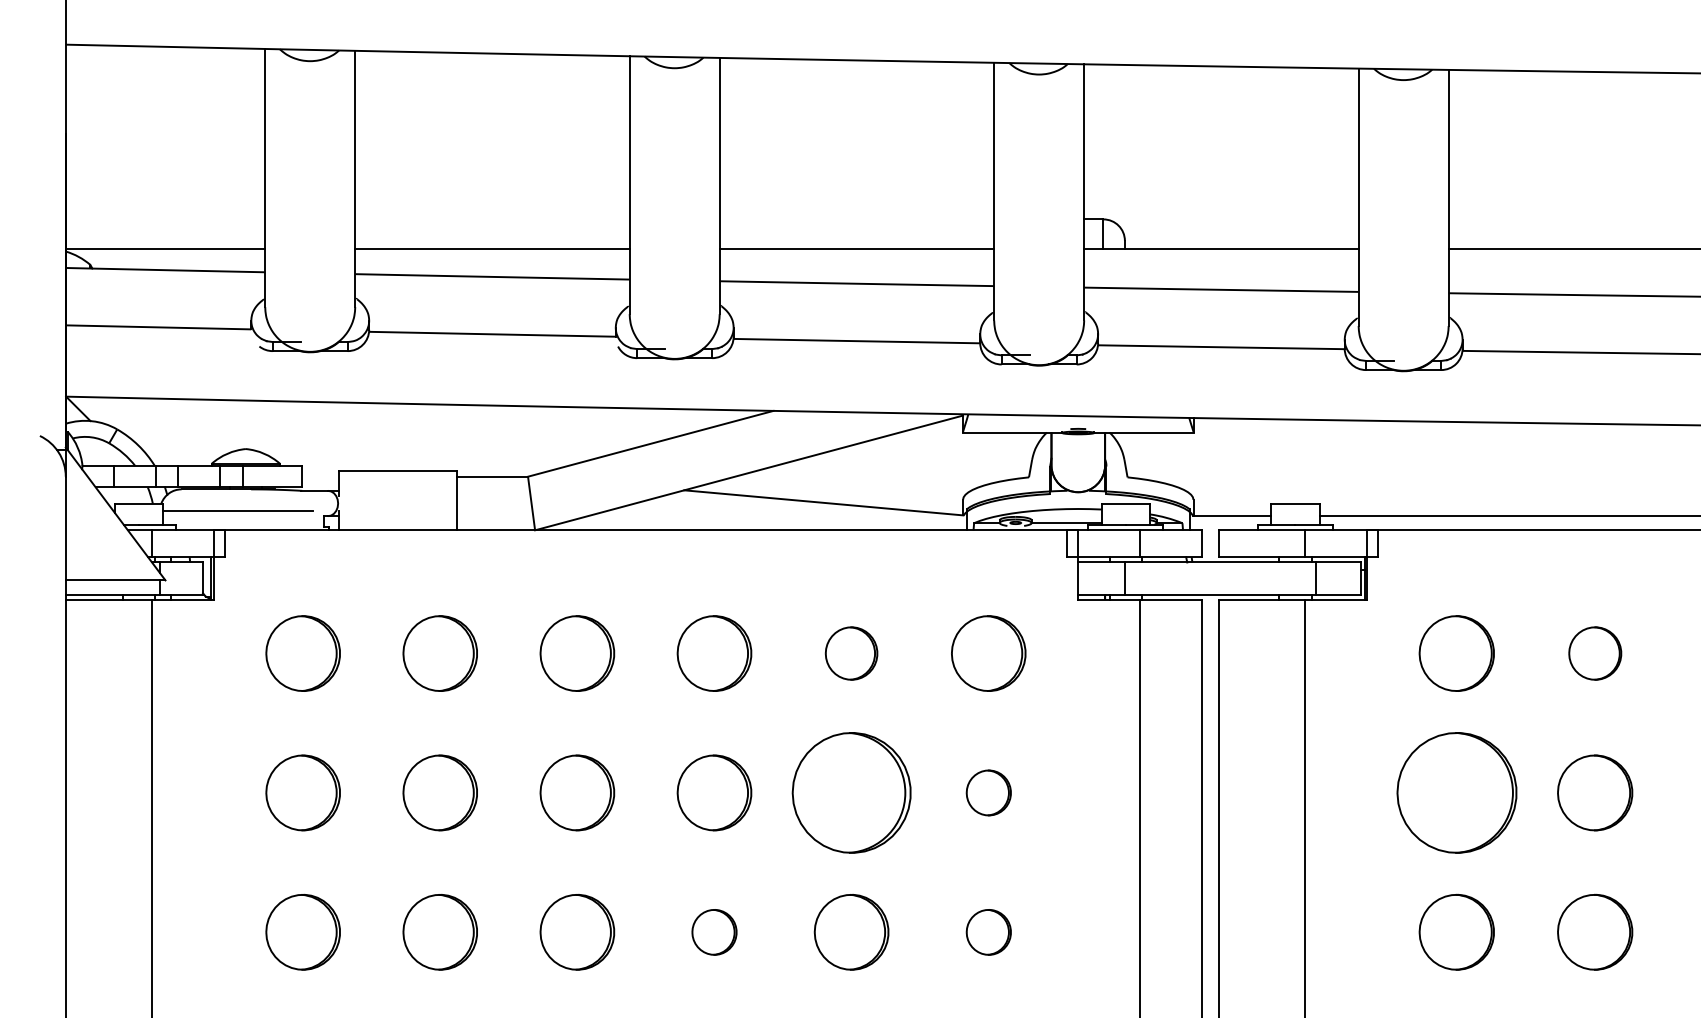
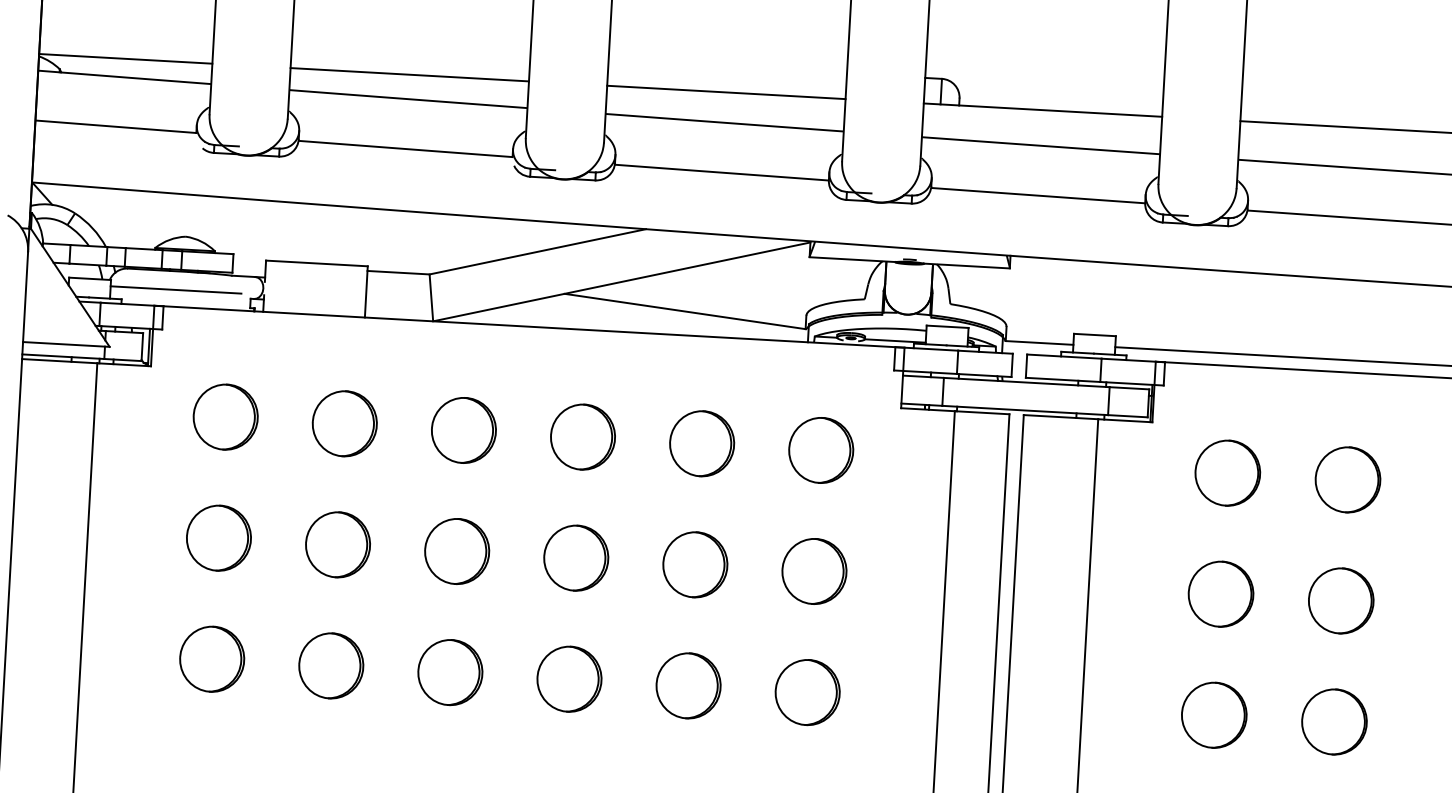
part: (851, 653) -> (702, 443), size x1.43
part: (1595, 653) -> (1348, 479), size x1.43
part: (851, 792) -> (695, 564), size x0.62
part: (988, 792) -> (814, 571), size x1.67
part: (1456, 792) -> (1220, 593), size x0.62
part: (714, 932) -> (569, 679), size x1.67
part: (988, 932) -> (807, 692), size x1.67

